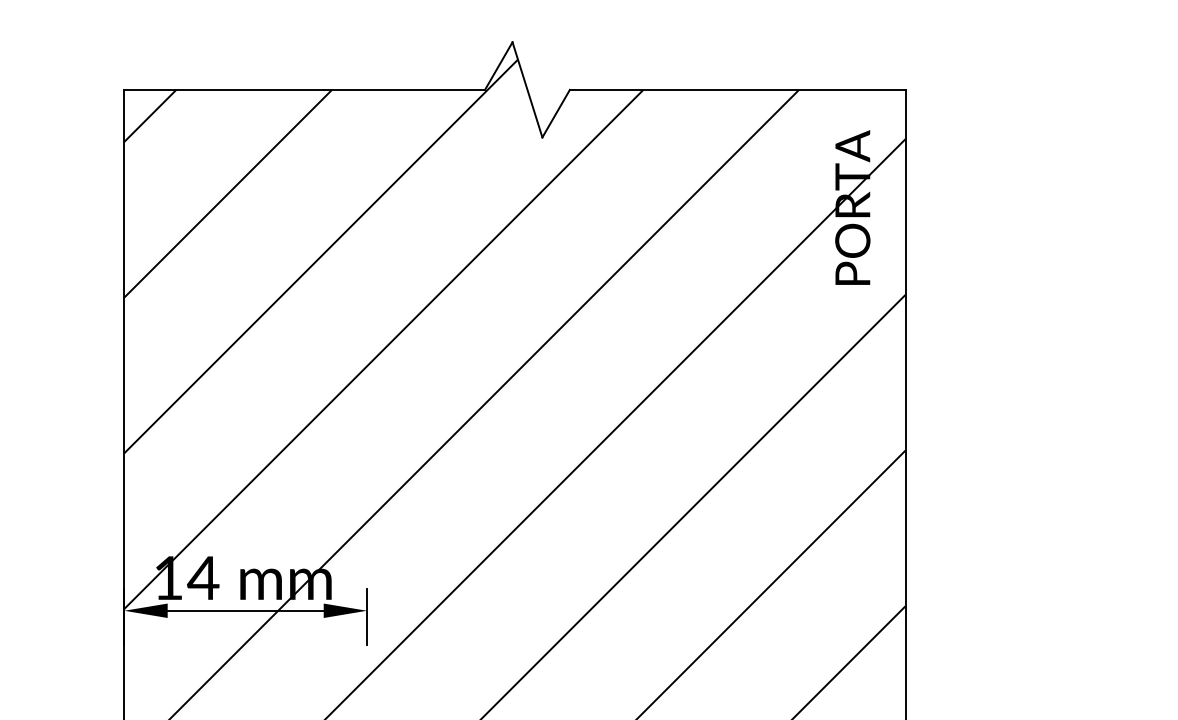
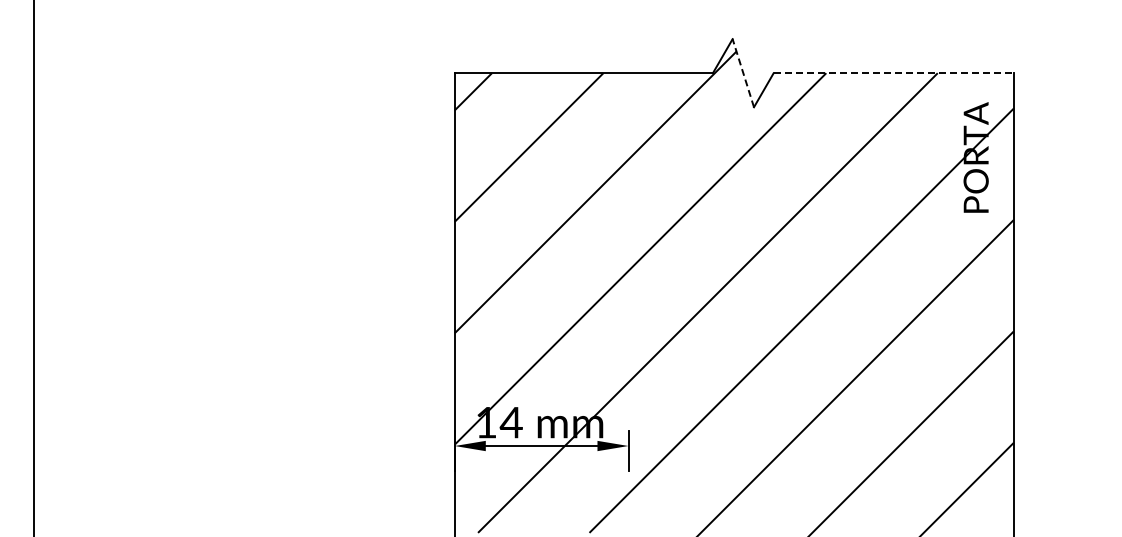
line: (527, 90) -> (743, 73), solid -> dashed
line: (738, 90) -> (894, 73), solid -> dashed

